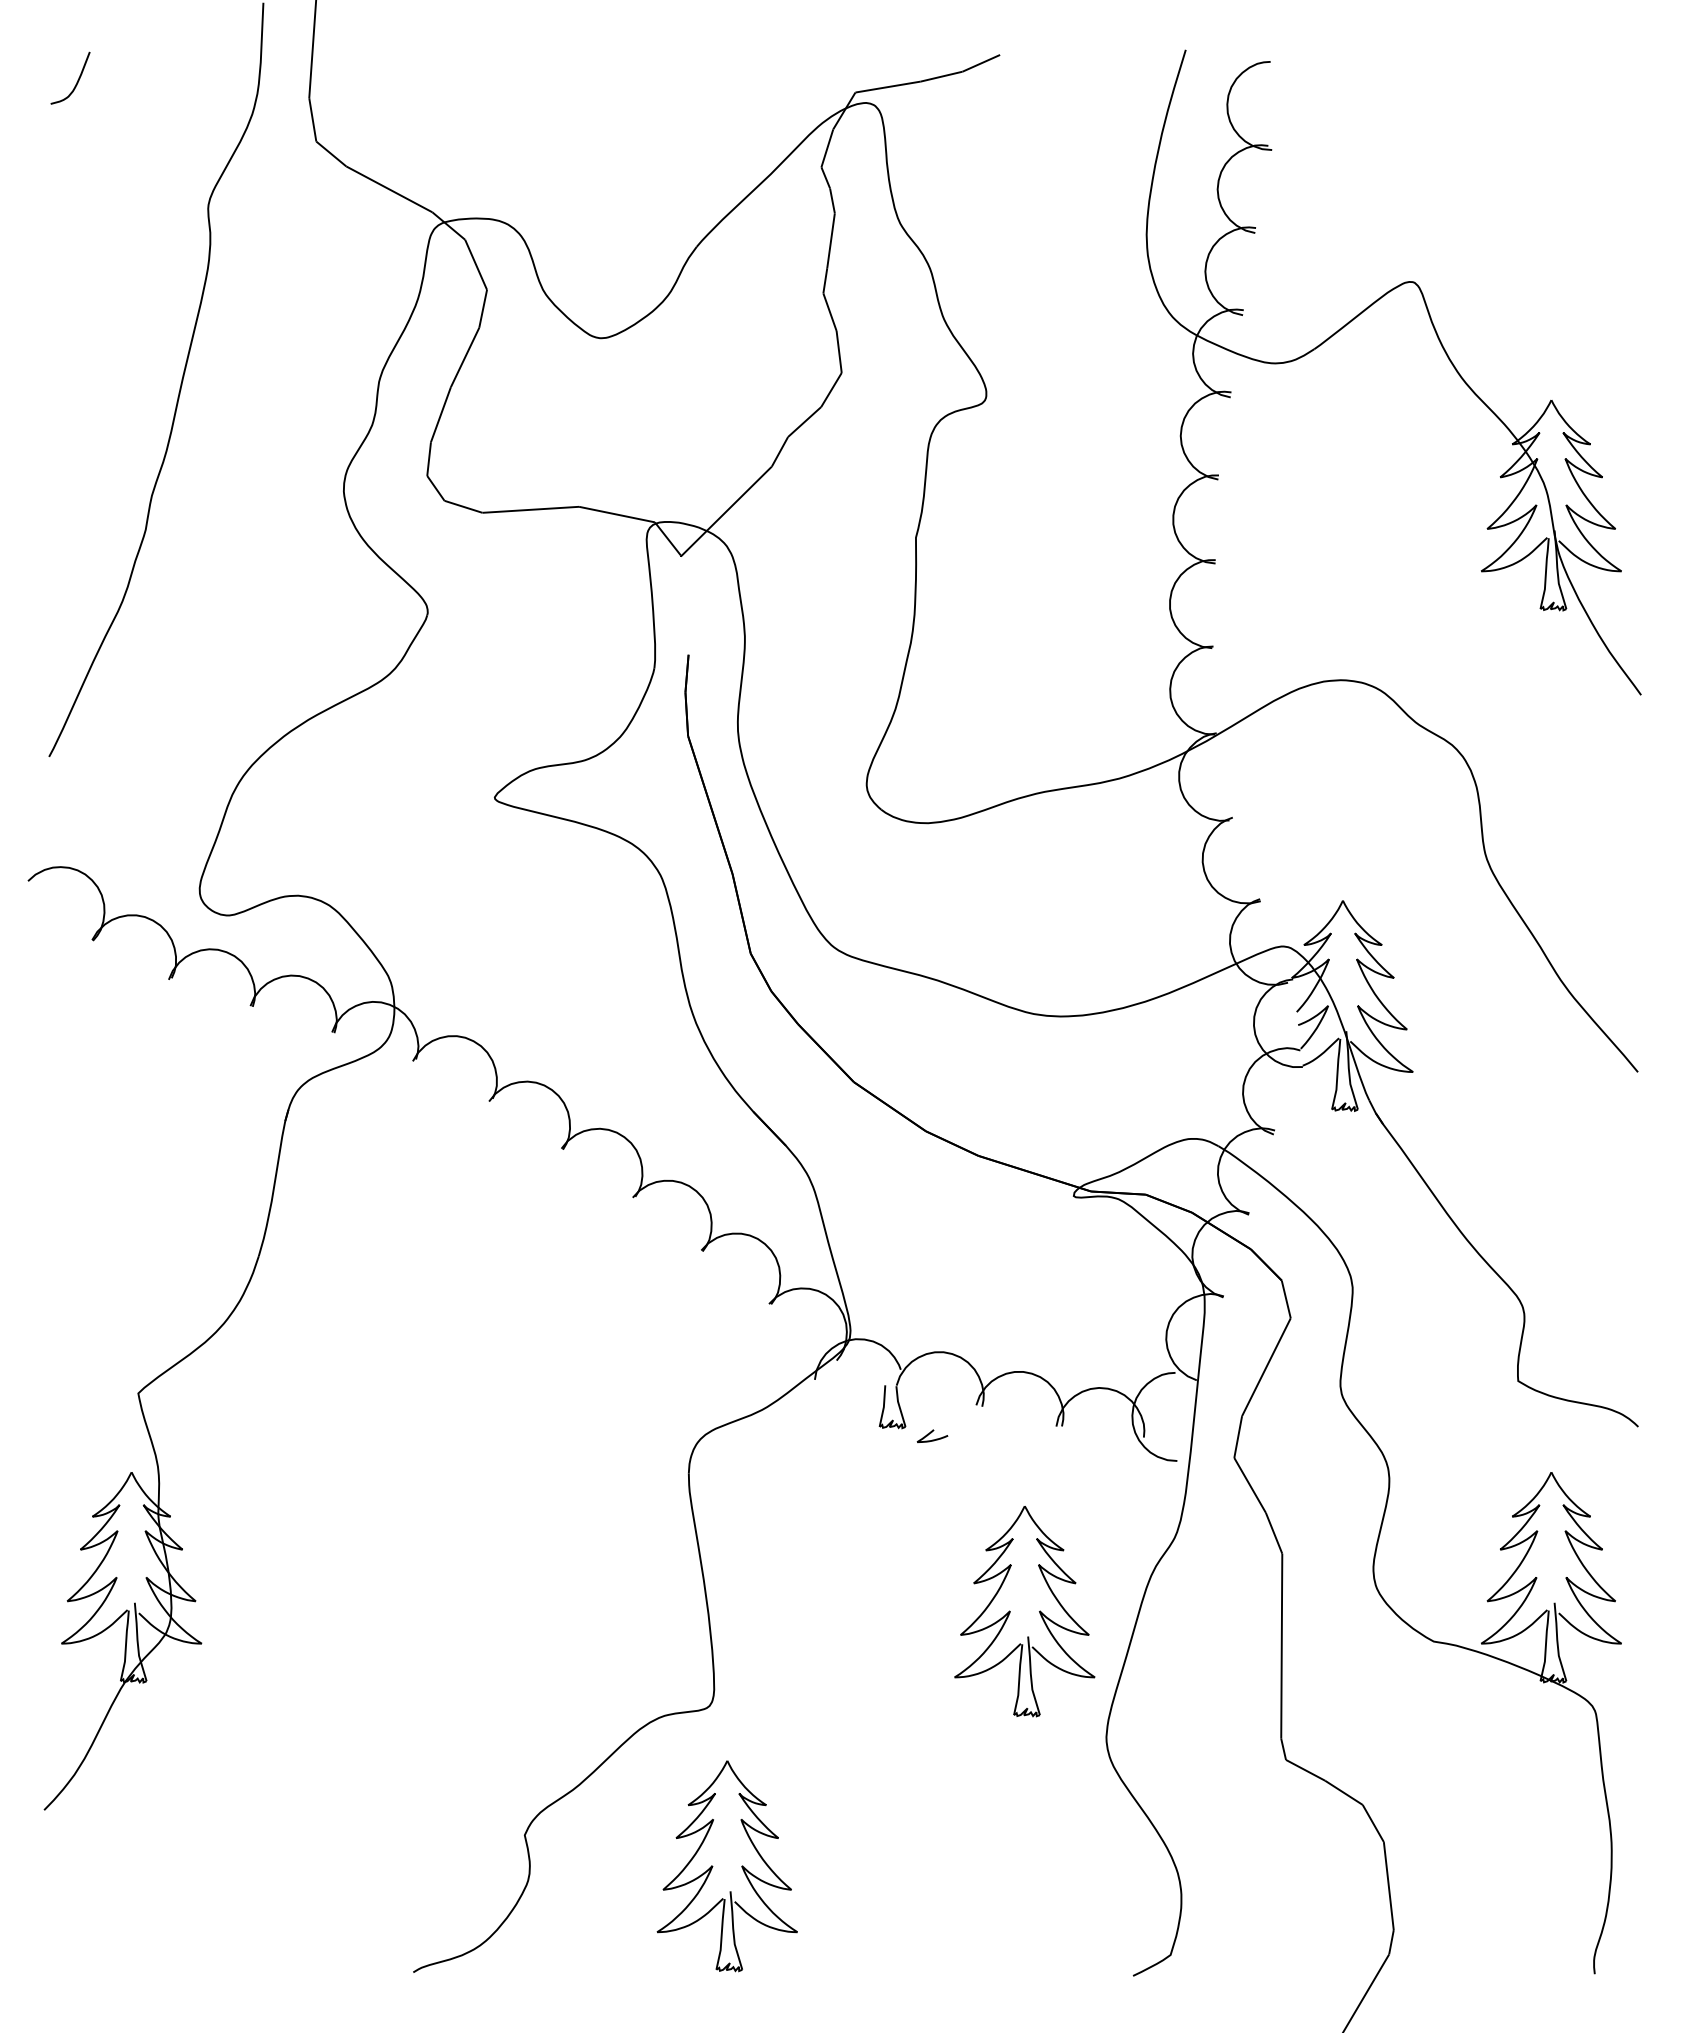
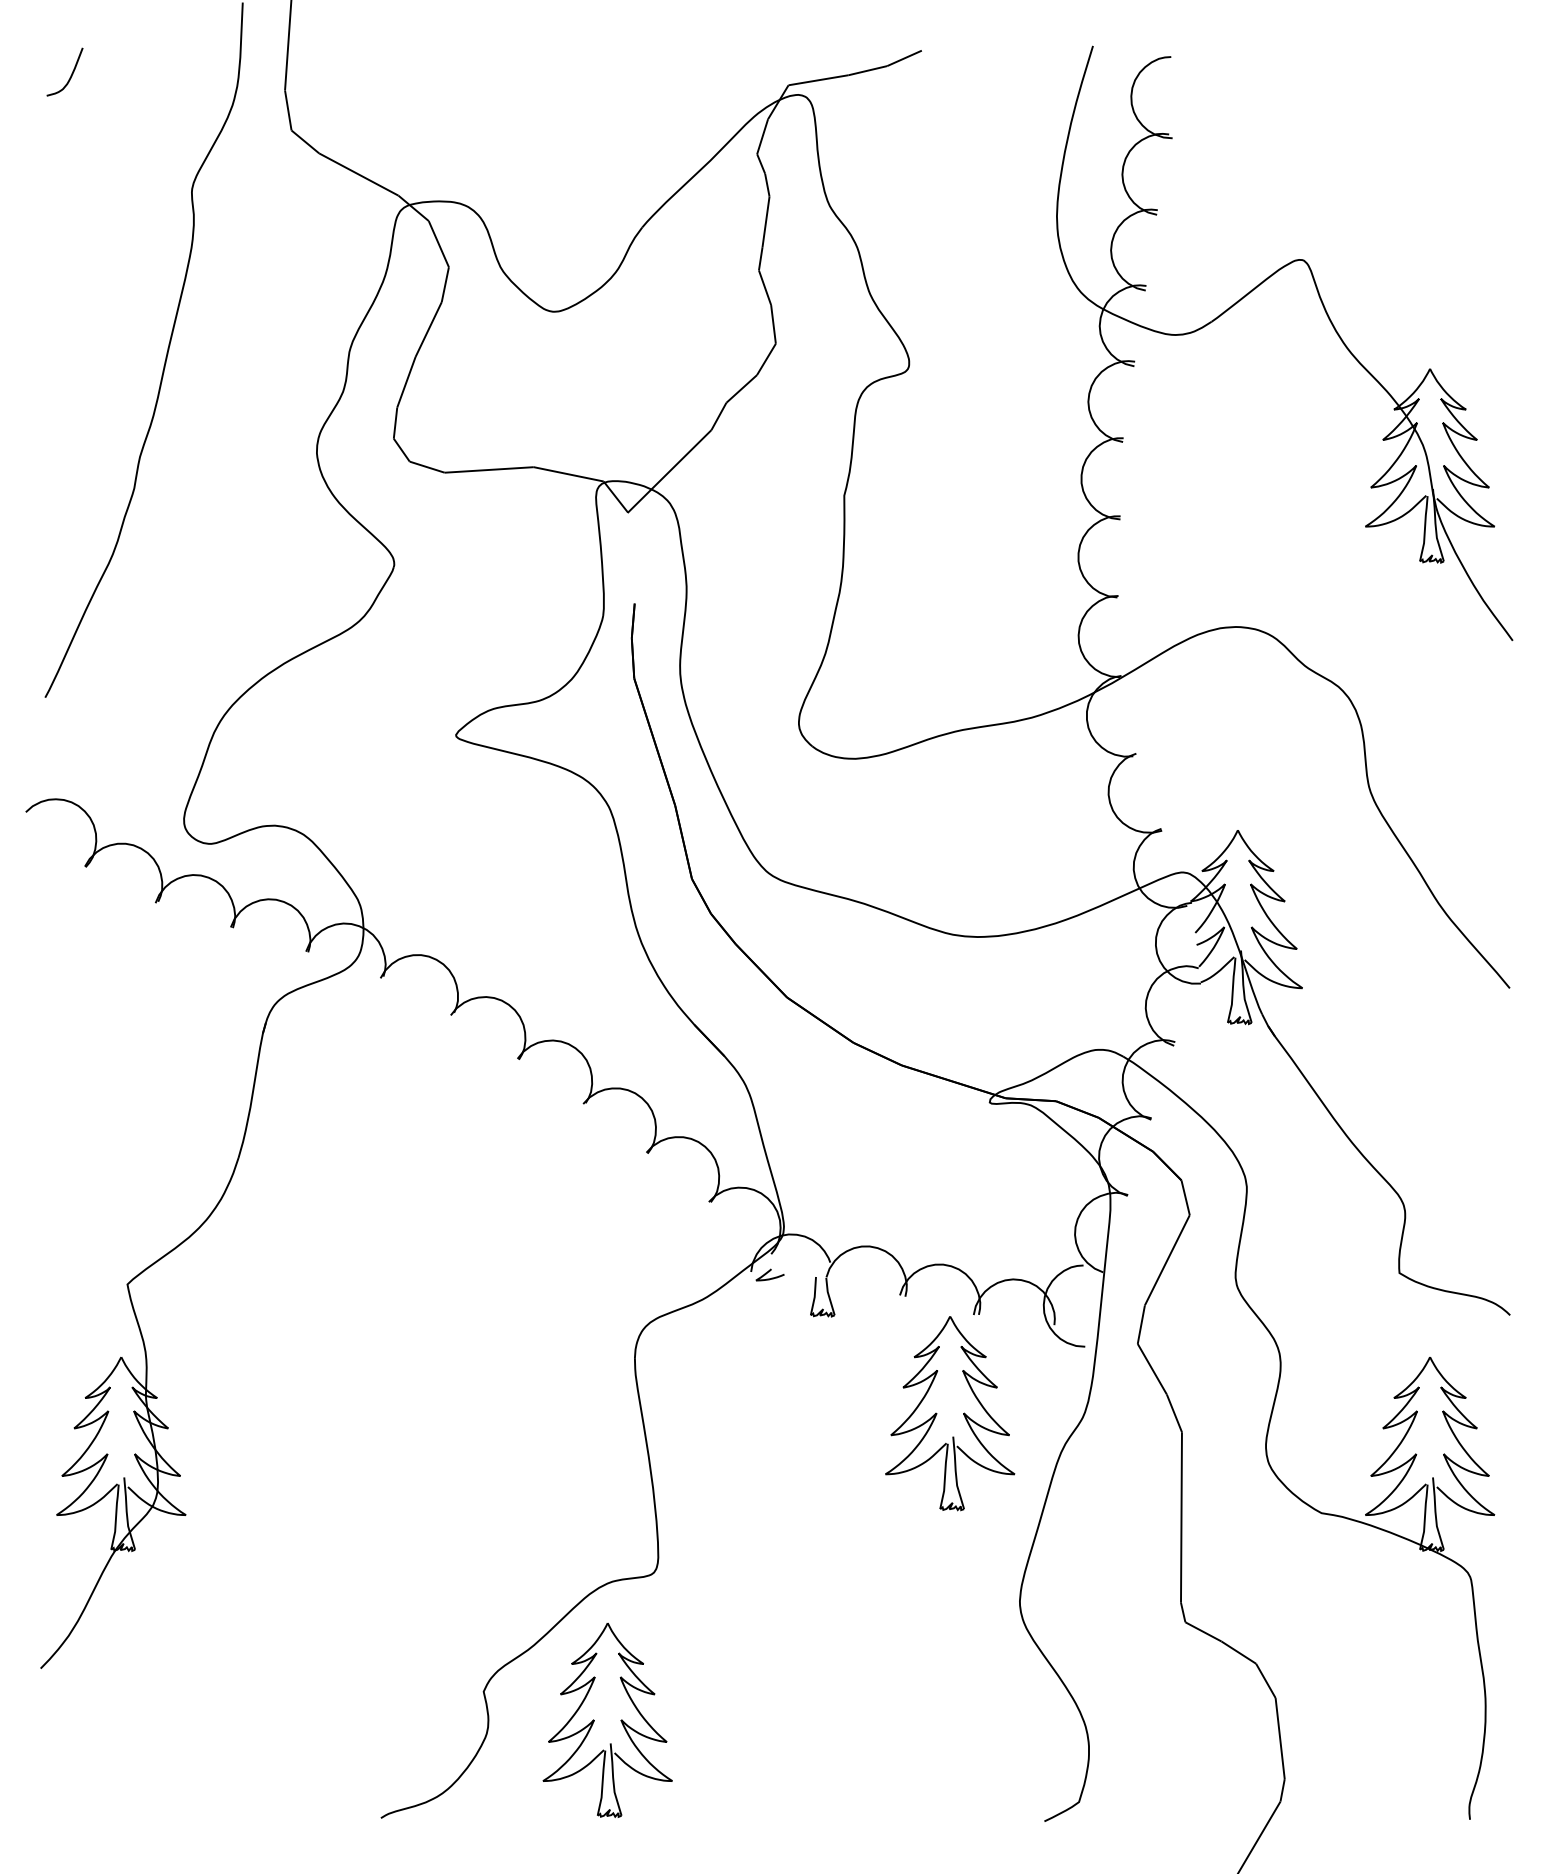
curve: (931, 1433) -> (769, 1272), moved
part: (1024, 1611) -> (949, 1413), moved
part: (713, 1866) -> (594, 1720), moved

